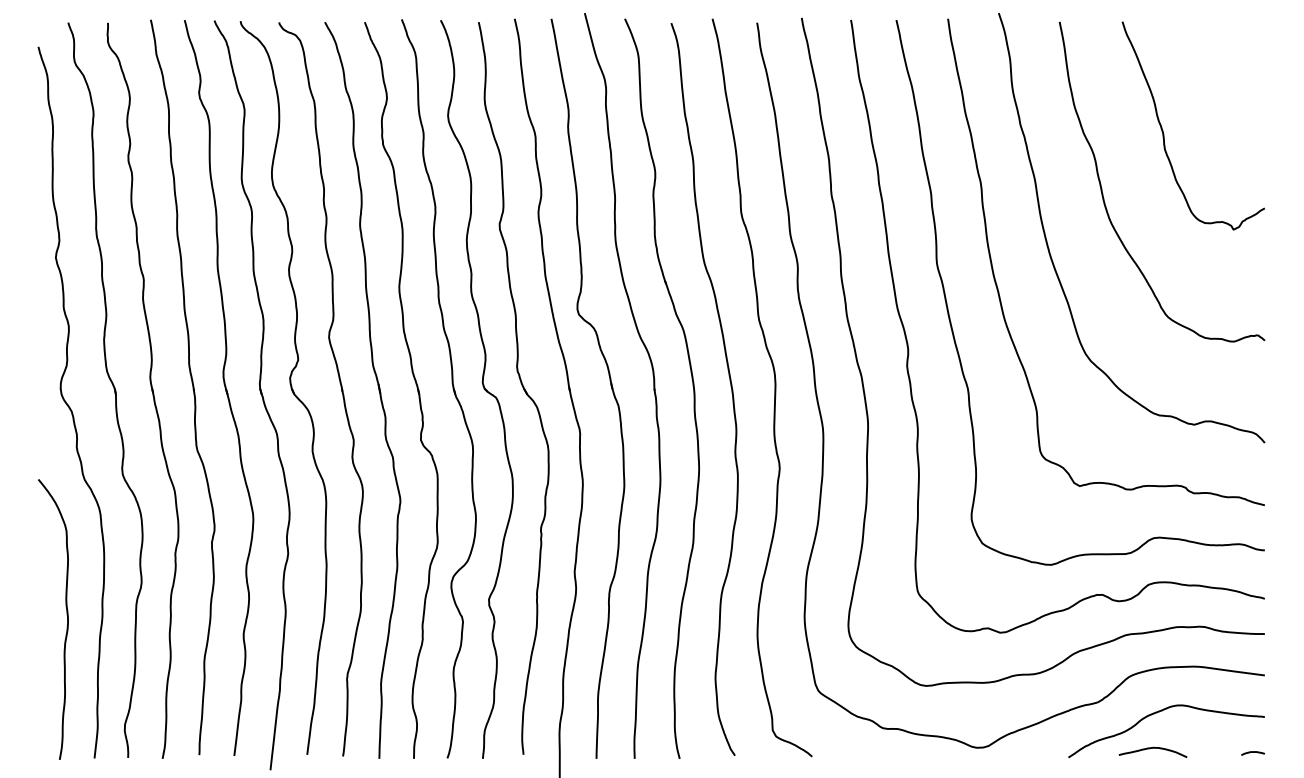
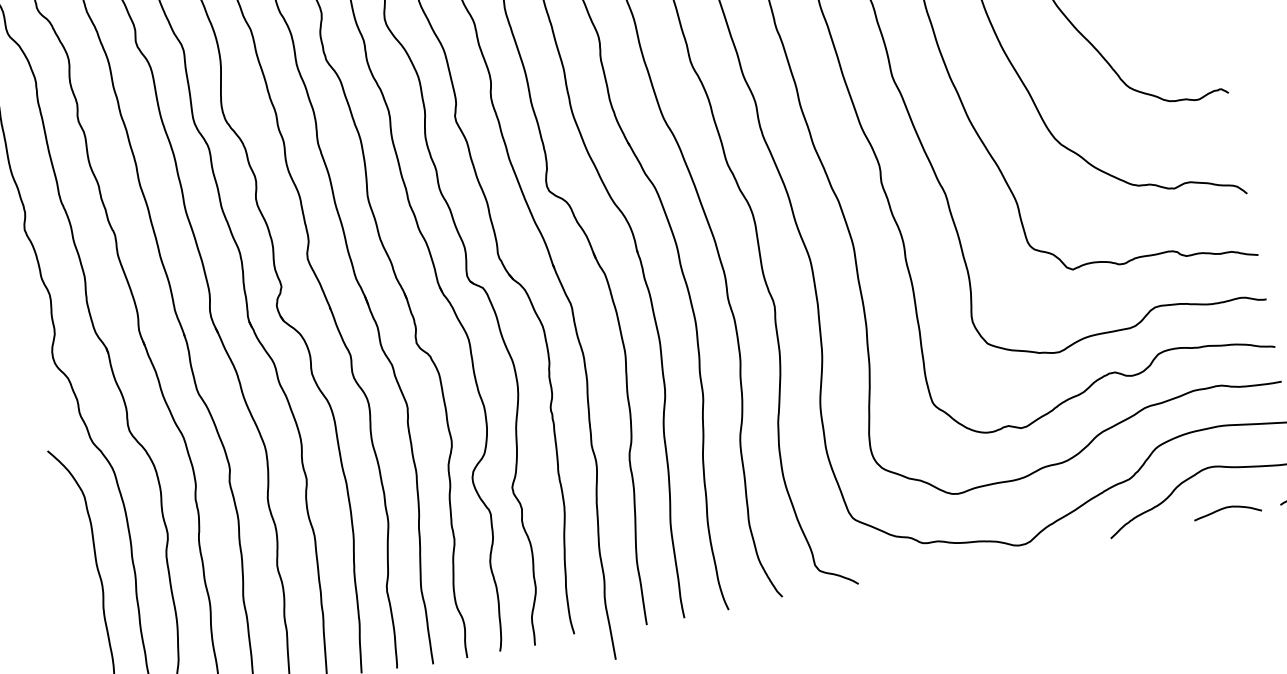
curve: (1152, 748) -> (1226, 508), moved

